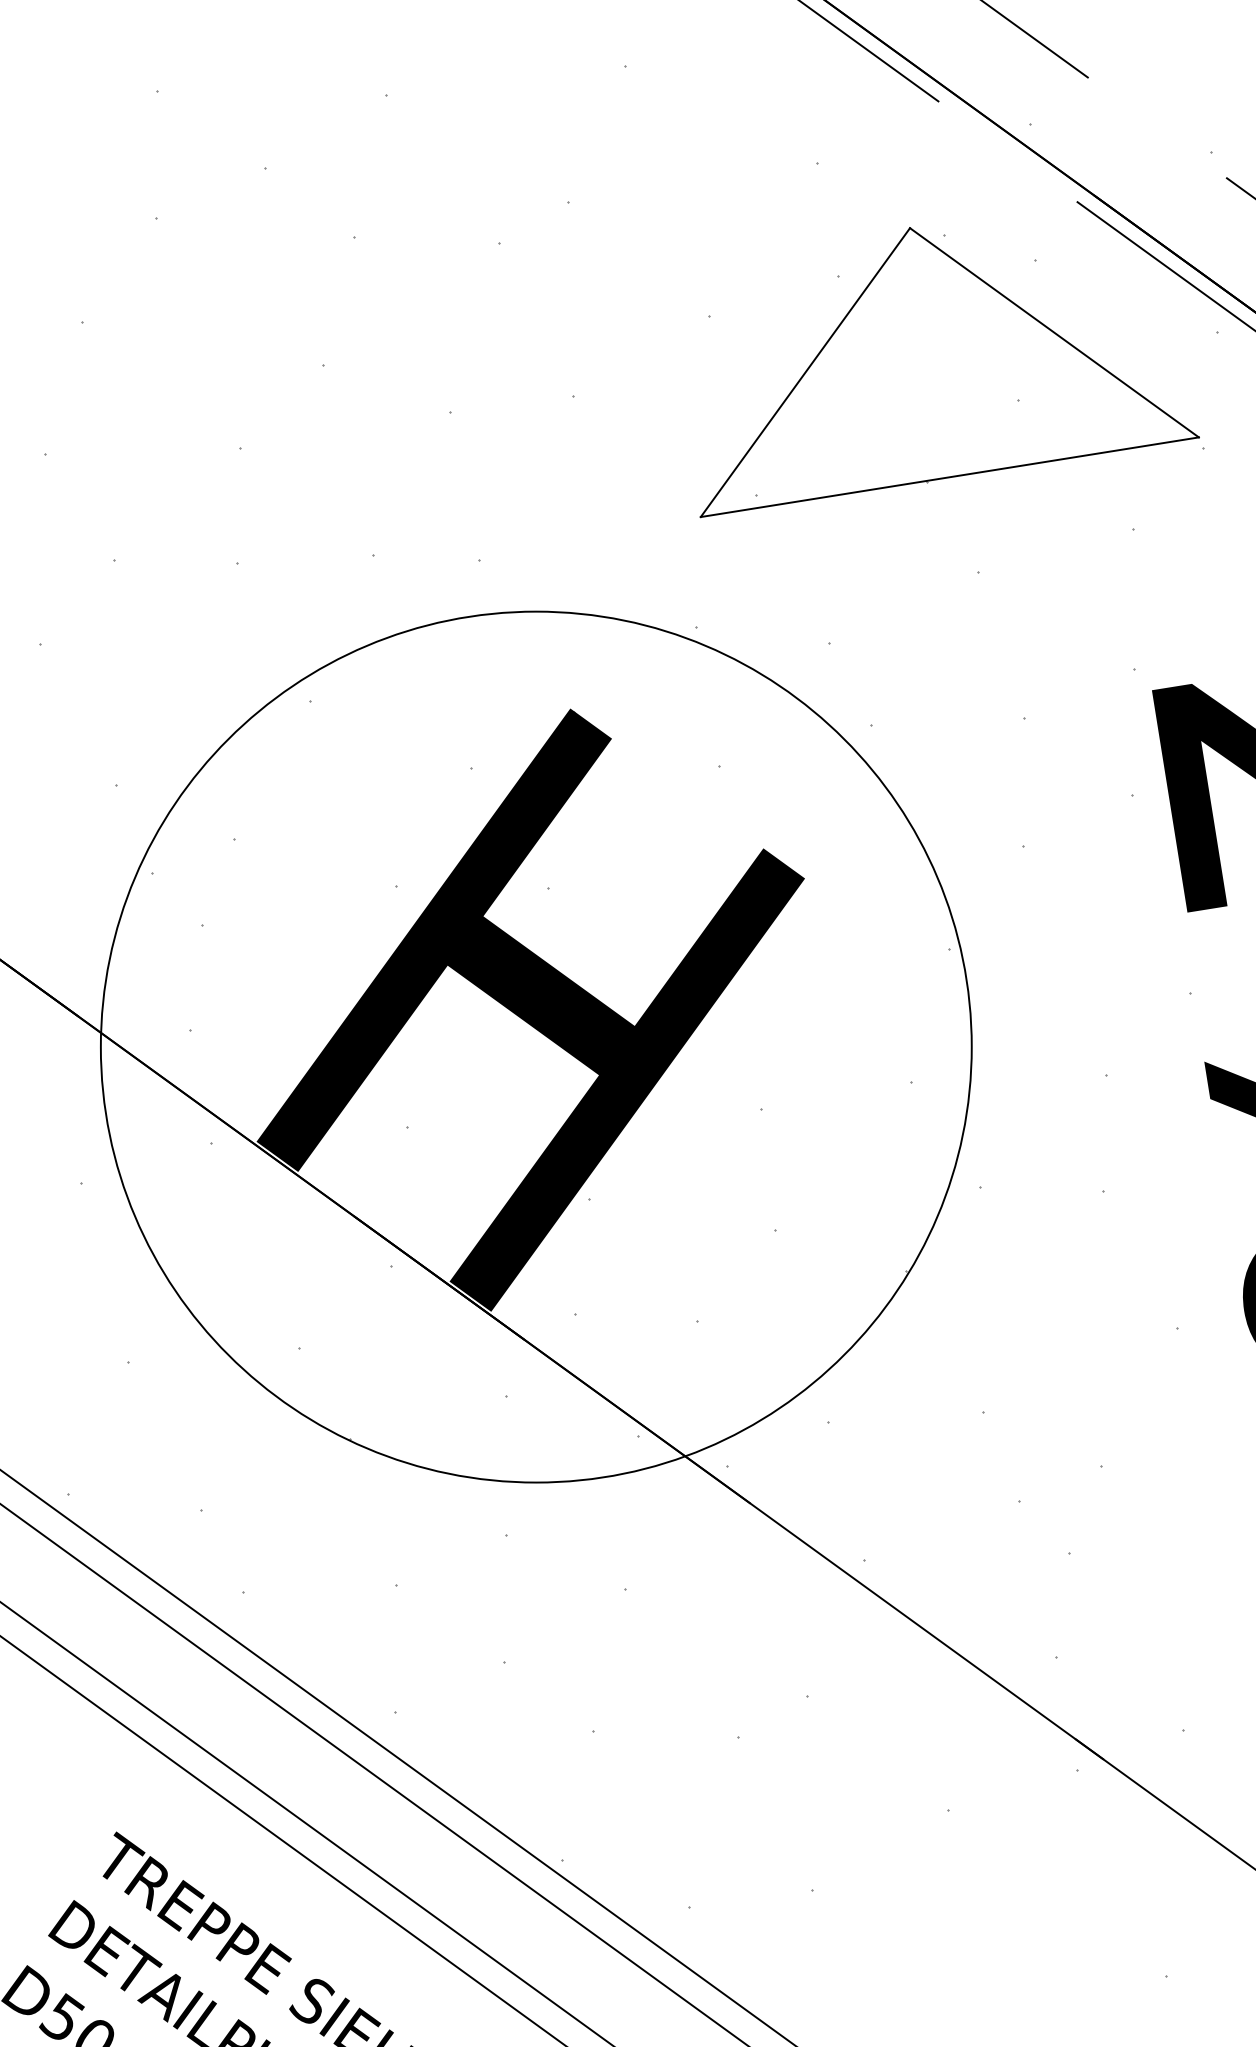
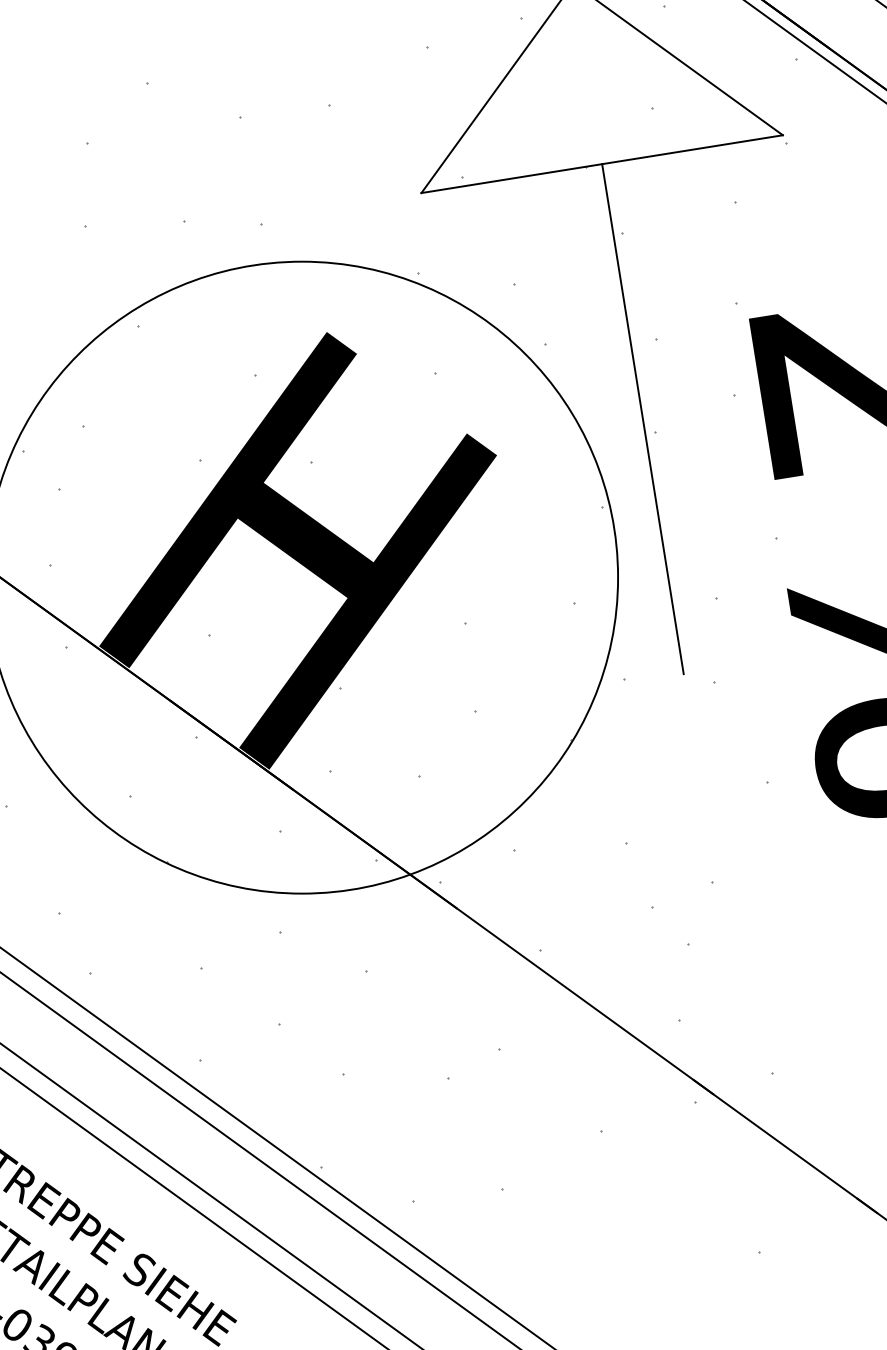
line: (1005, 828) -> (642, 419), added

